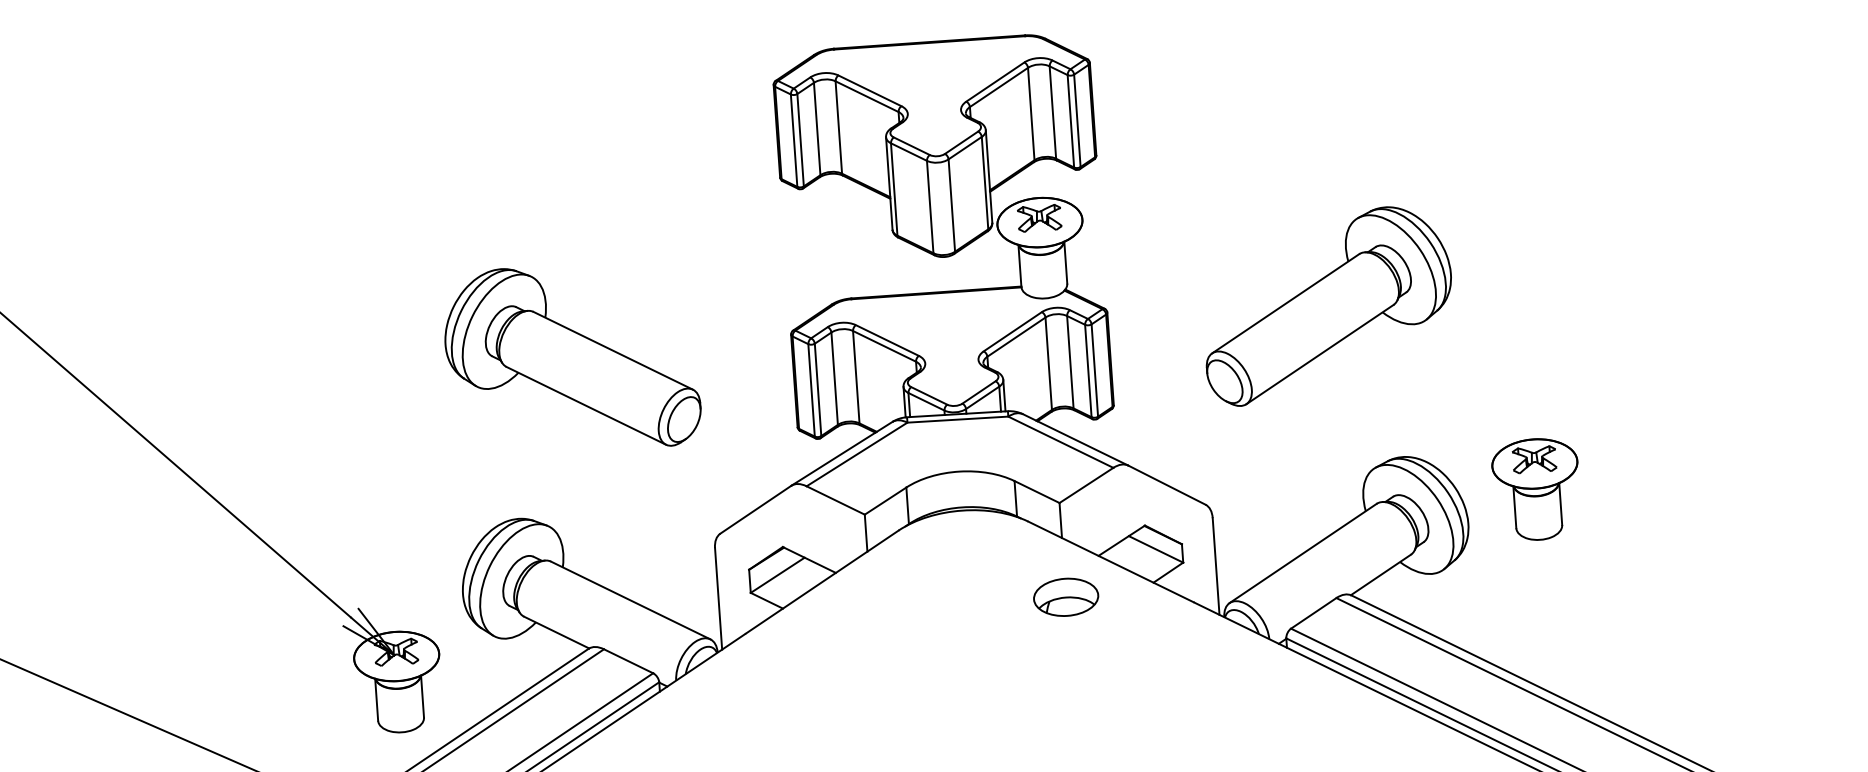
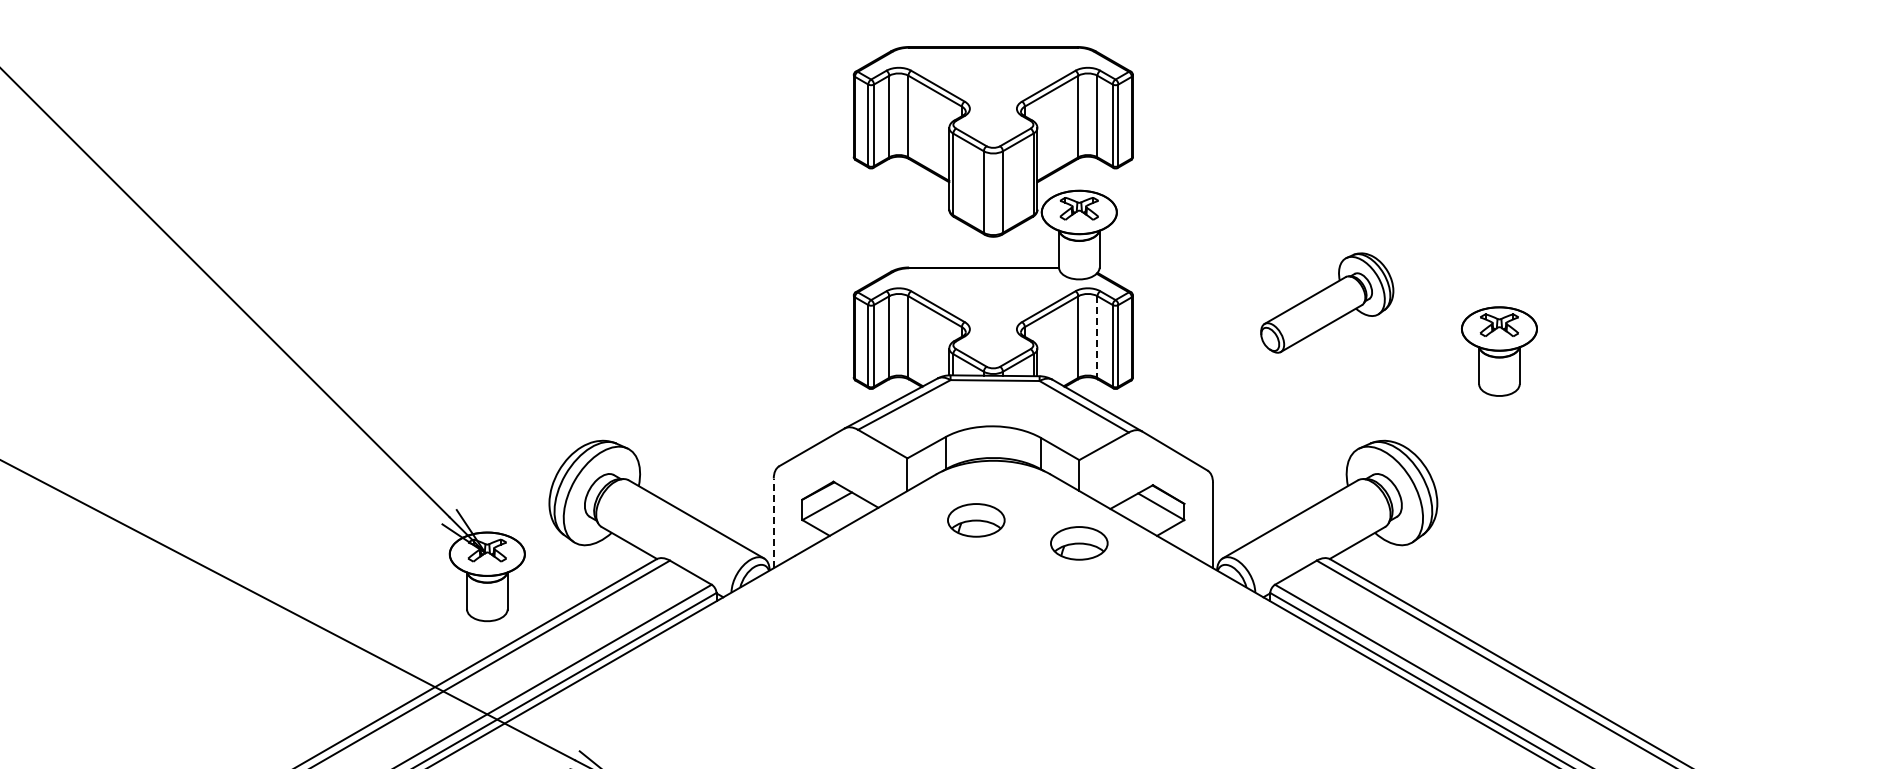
part: (1328, 304) -> (1327, 302), size x0.6
part: (571, 357) -> (659, 302), removed
line: (1070, 362) -> (1097, 337), solid -> dashed
part: (1536, 489) -> (1499, 351), moved
part: (947, 579) -> (976, 520), added
line: (718, 599) -> (773, 523), solid -> dashed

